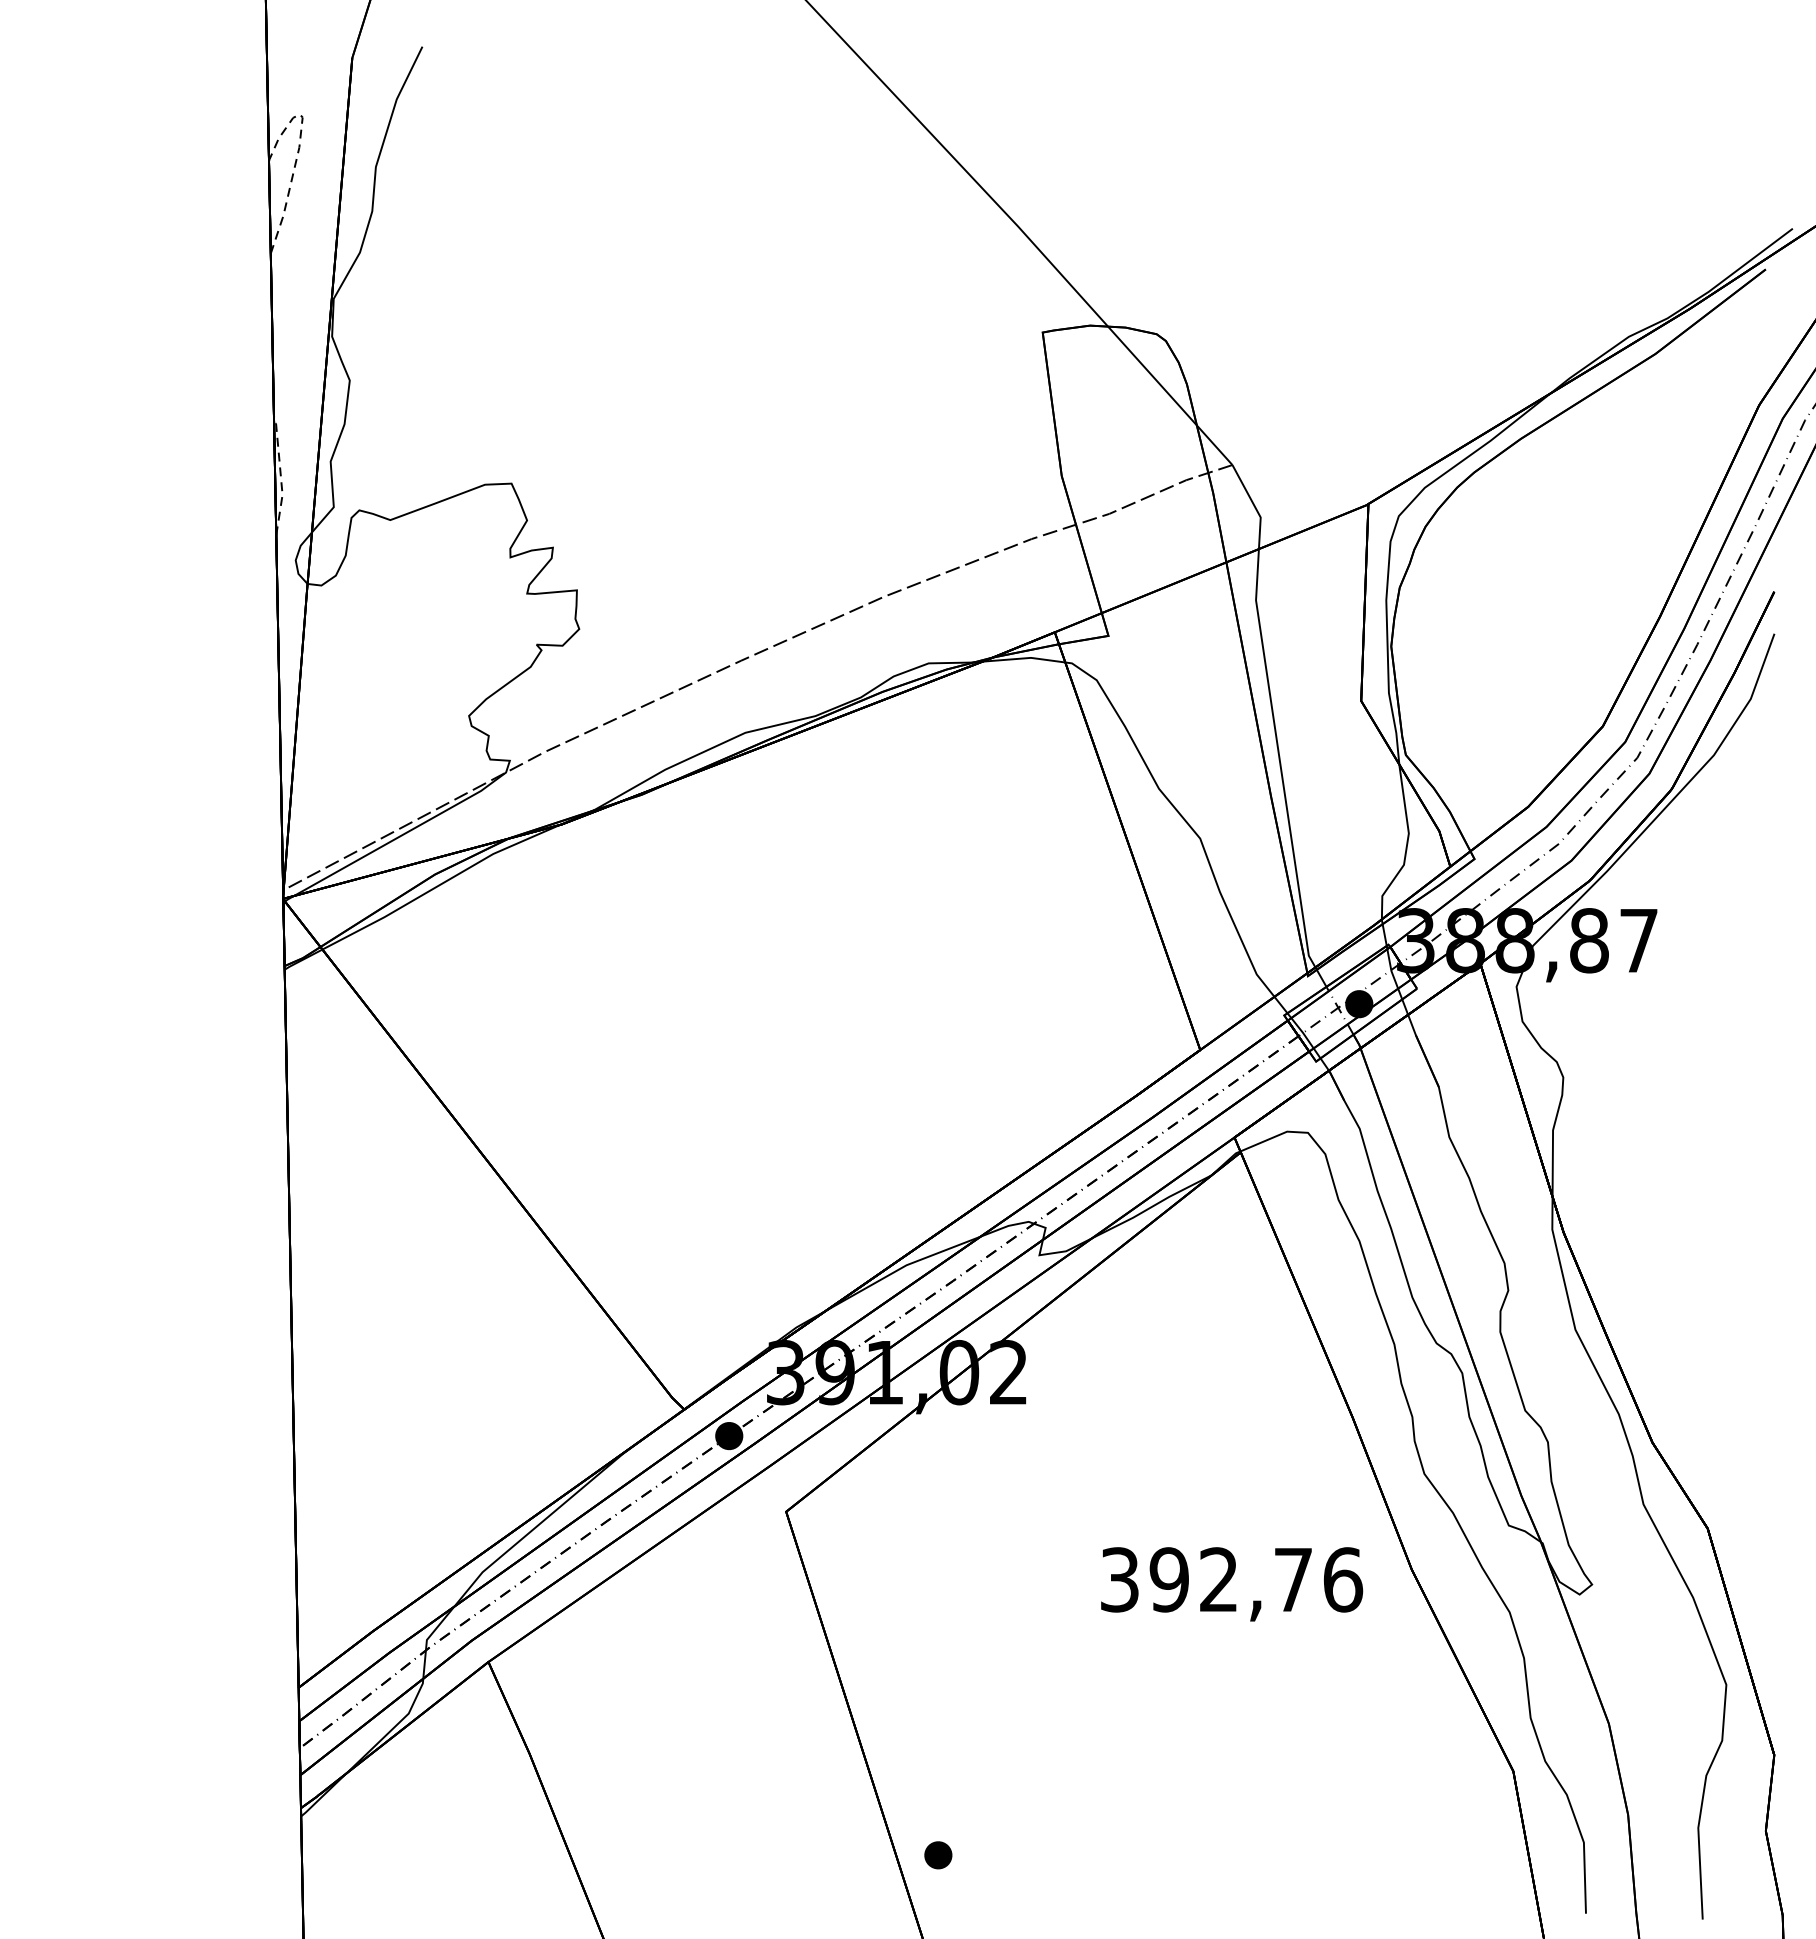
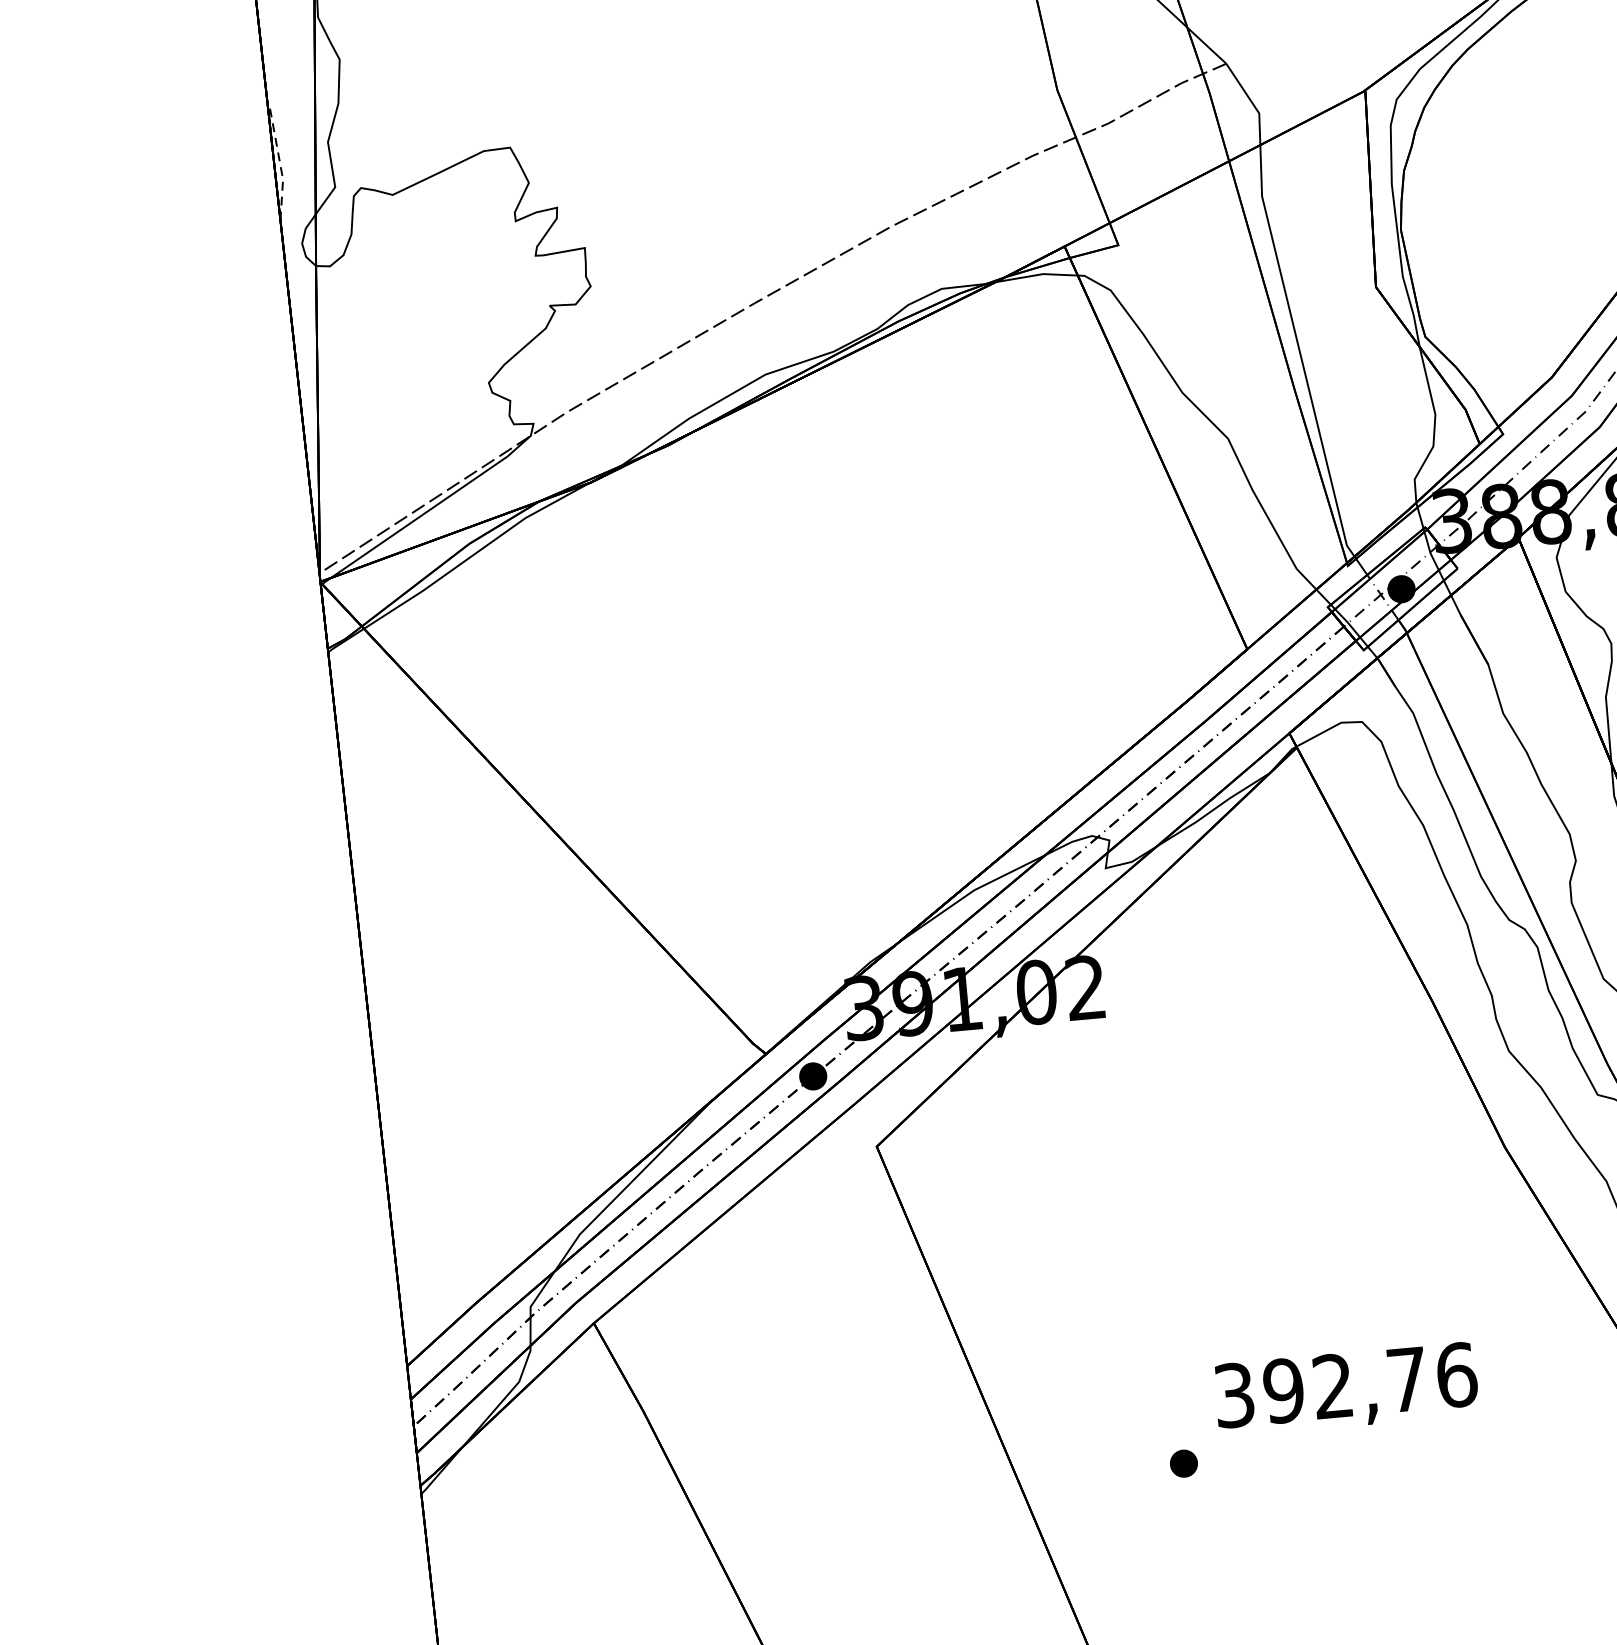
text: (1232, 1584) -> (1347, 1389), moved
part: (938, 1855) -> (1184, 1463), moved

